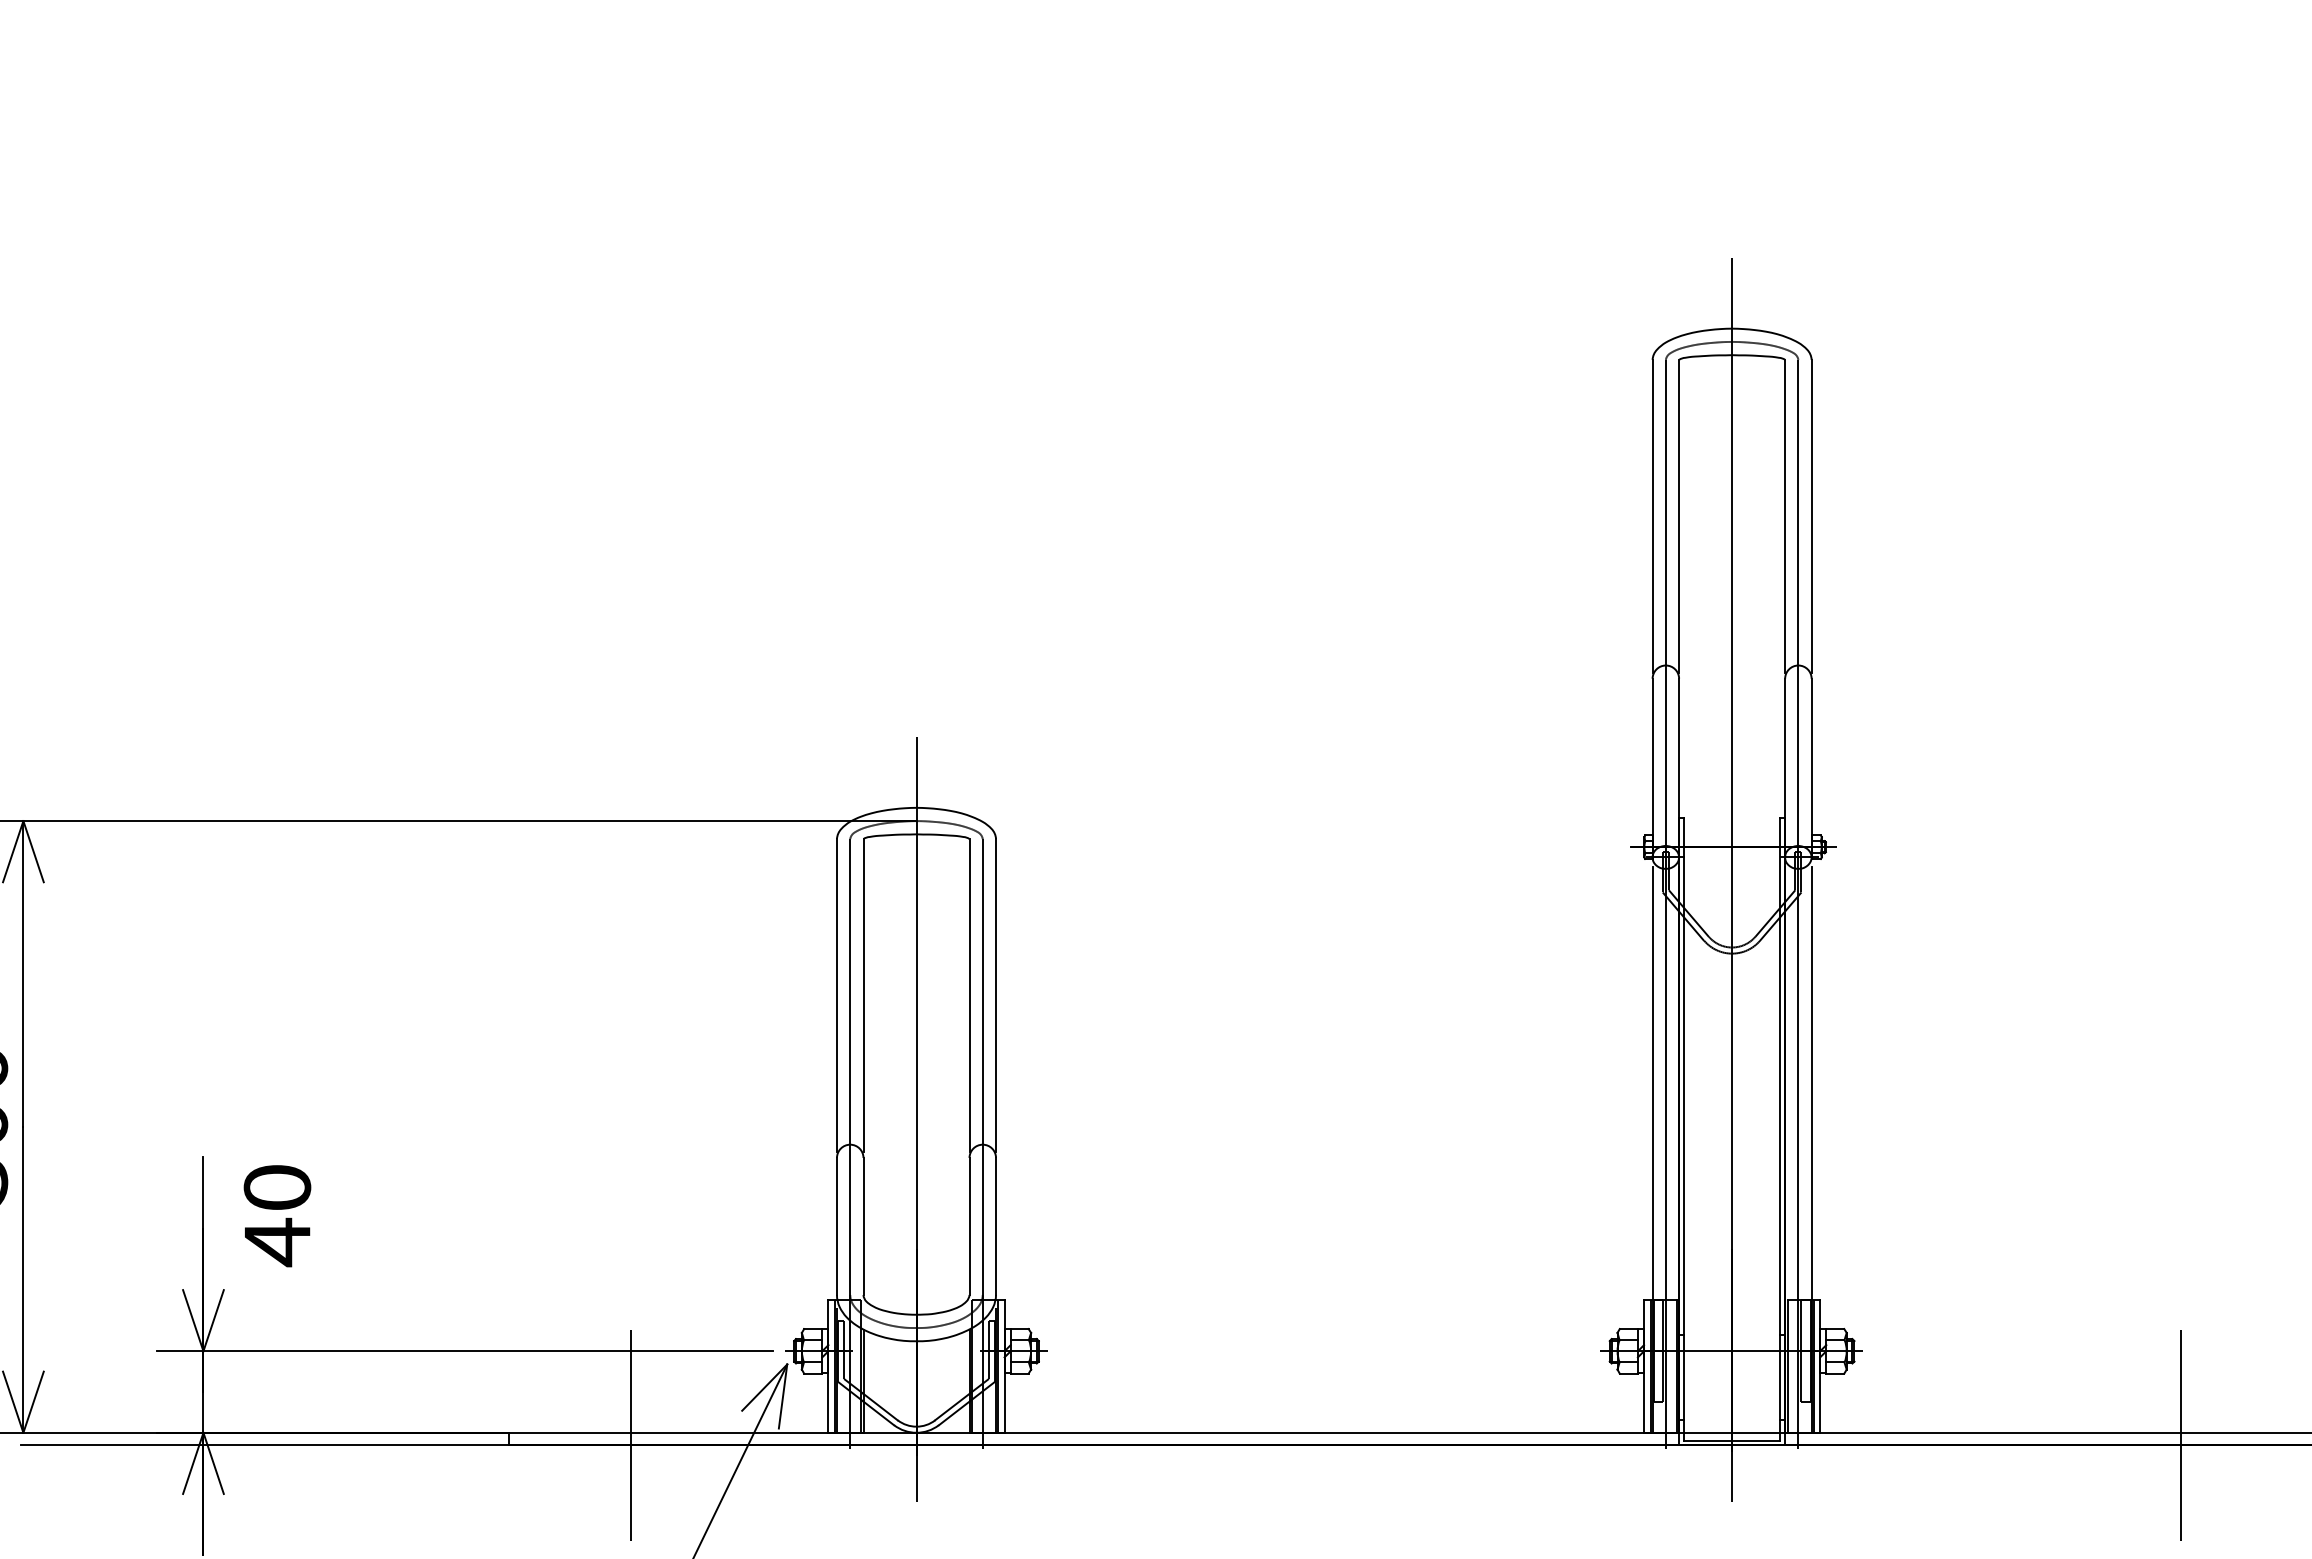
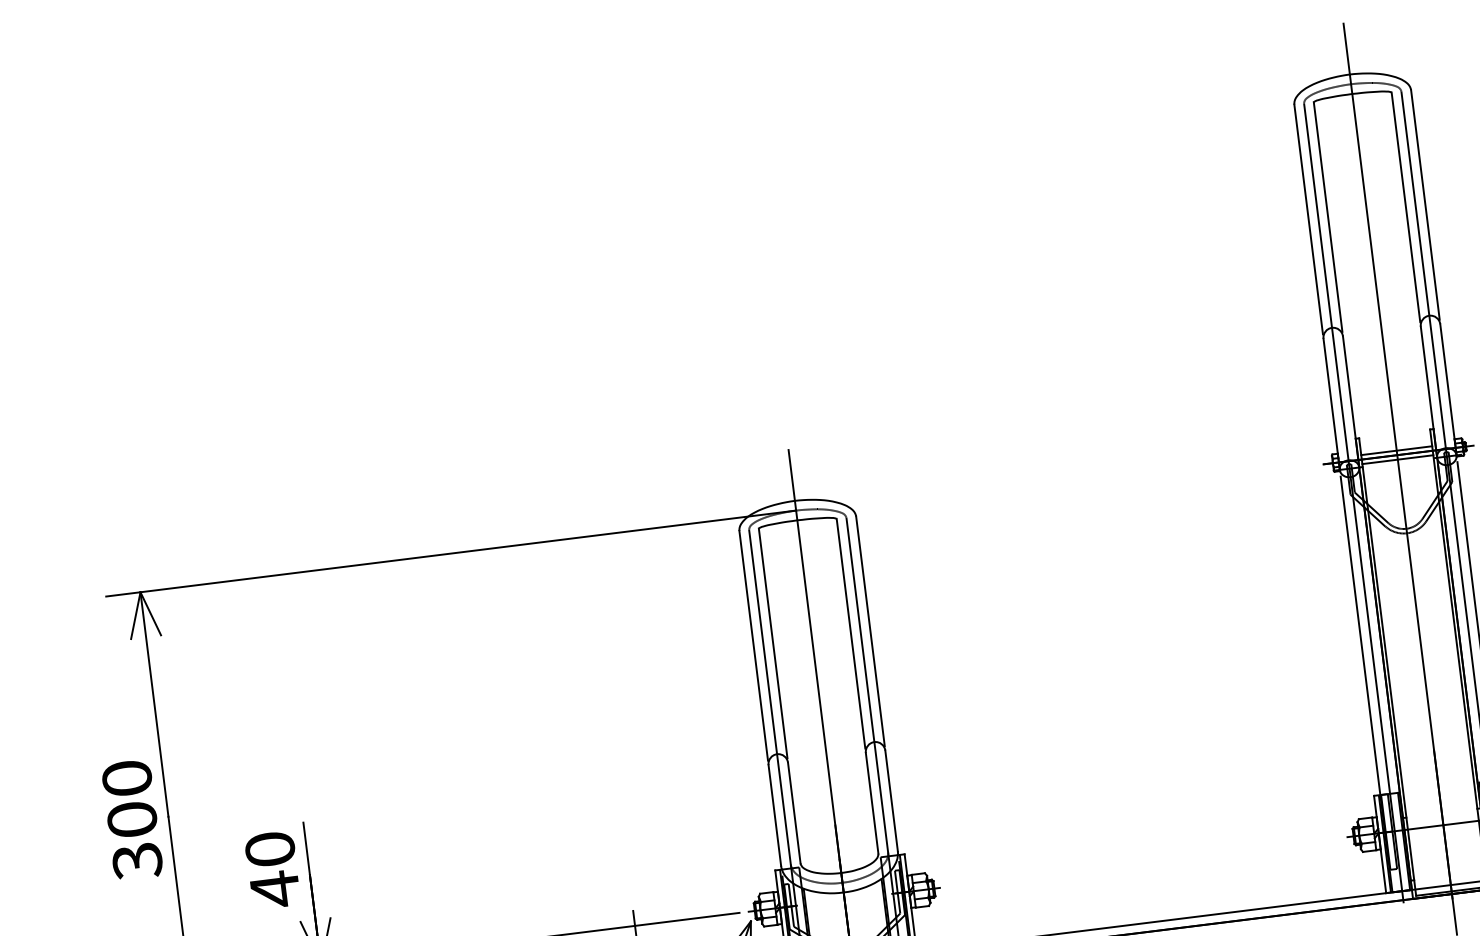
line: (1731, 841) -> (1396, 451), added
line: (1731, 853) -> (1397, 459), added
text: (277, 1216) -> (272, 870), moved

